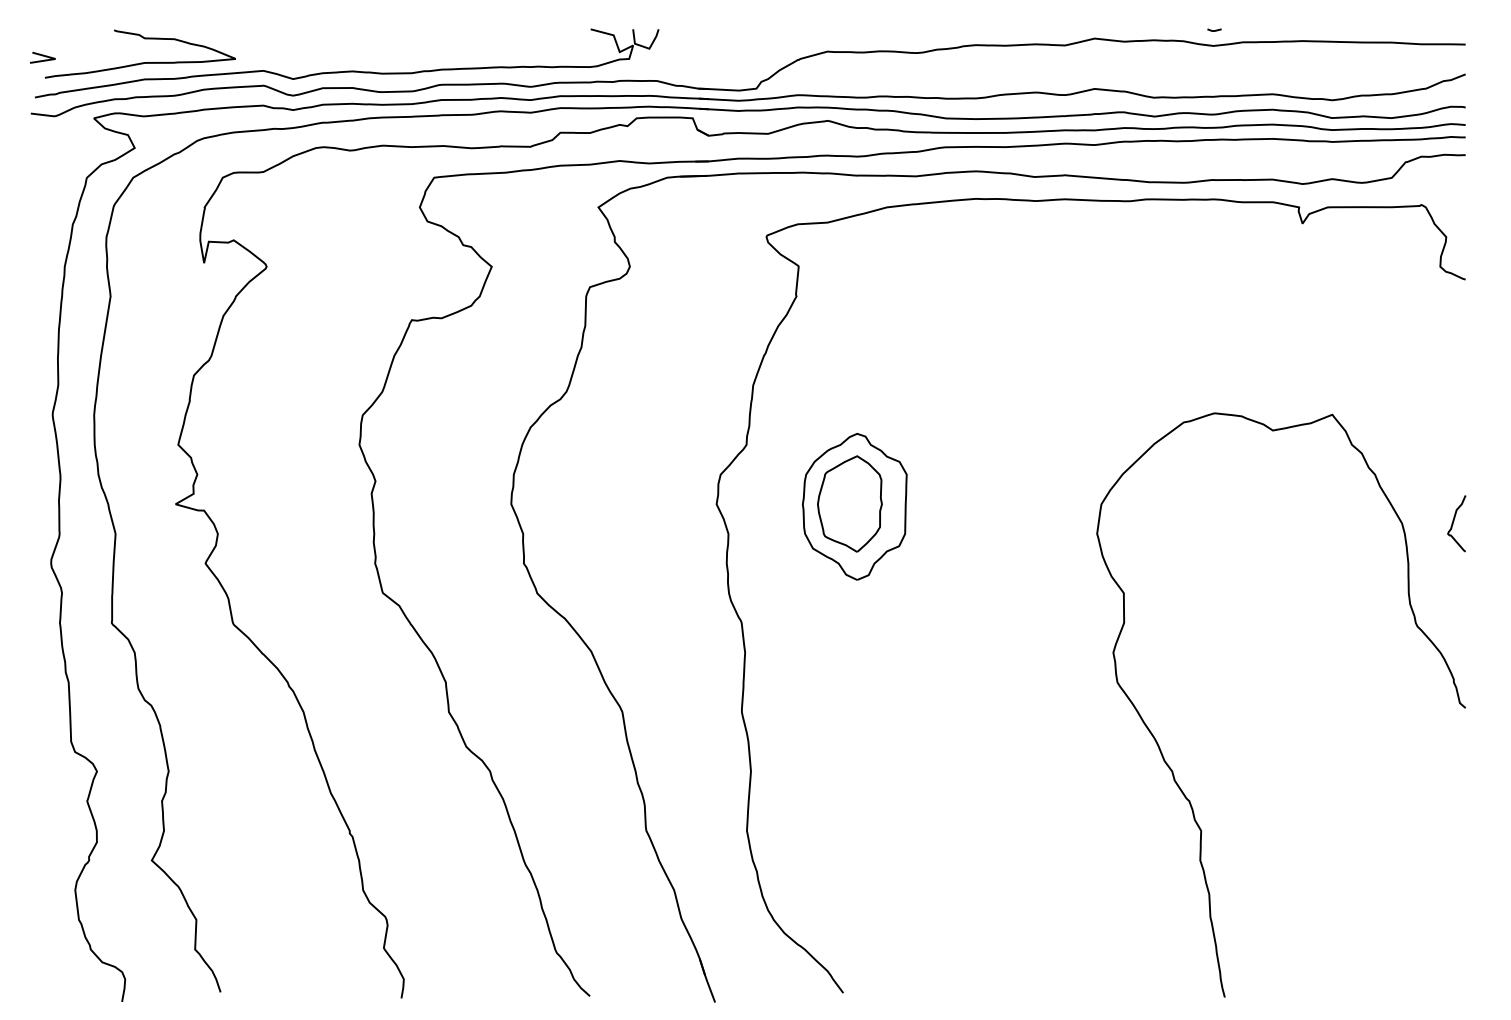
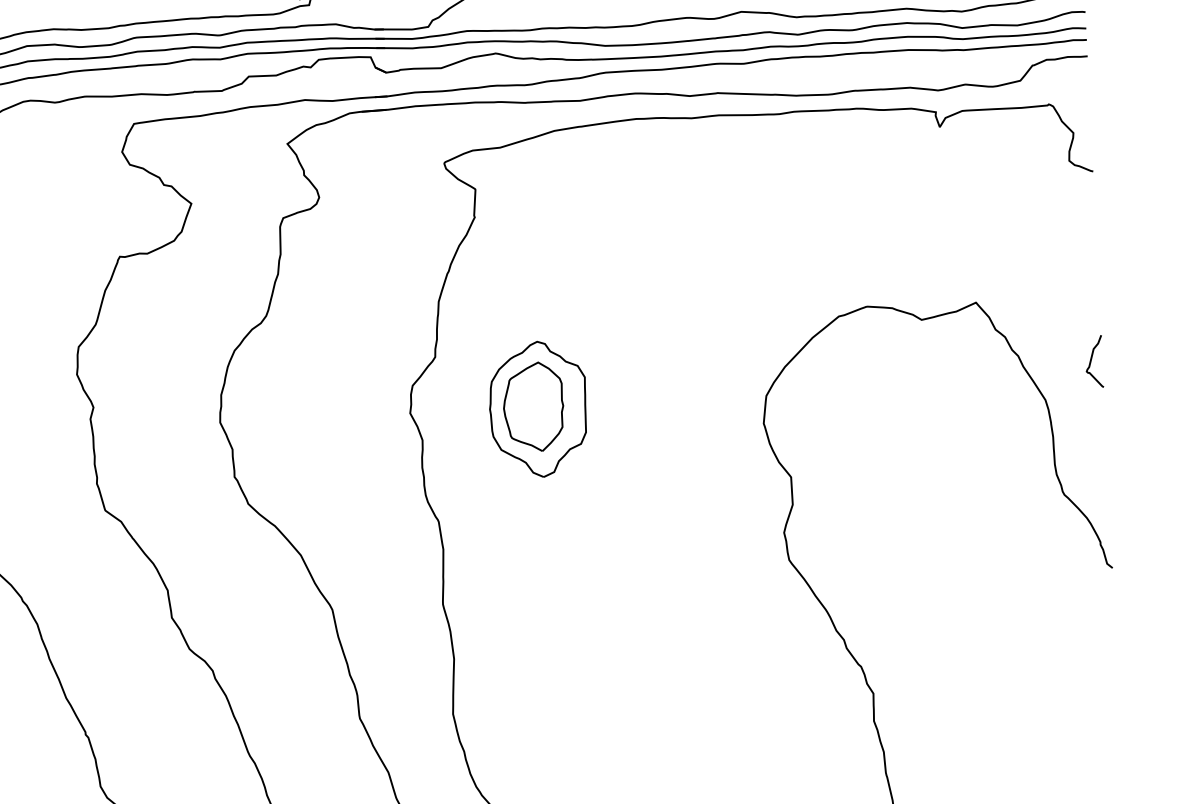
curve: (1454, 521) -> (1092, 359), moved

